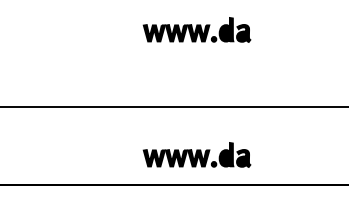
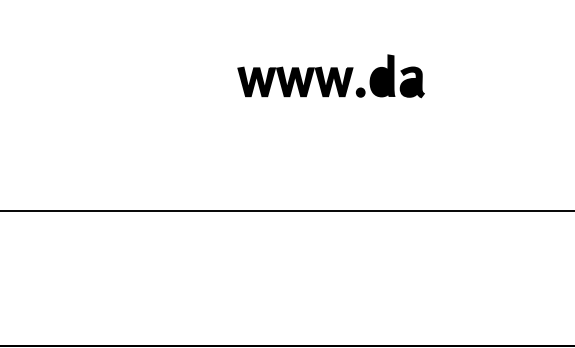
part: (196, 154) -> (330, 293), removed

